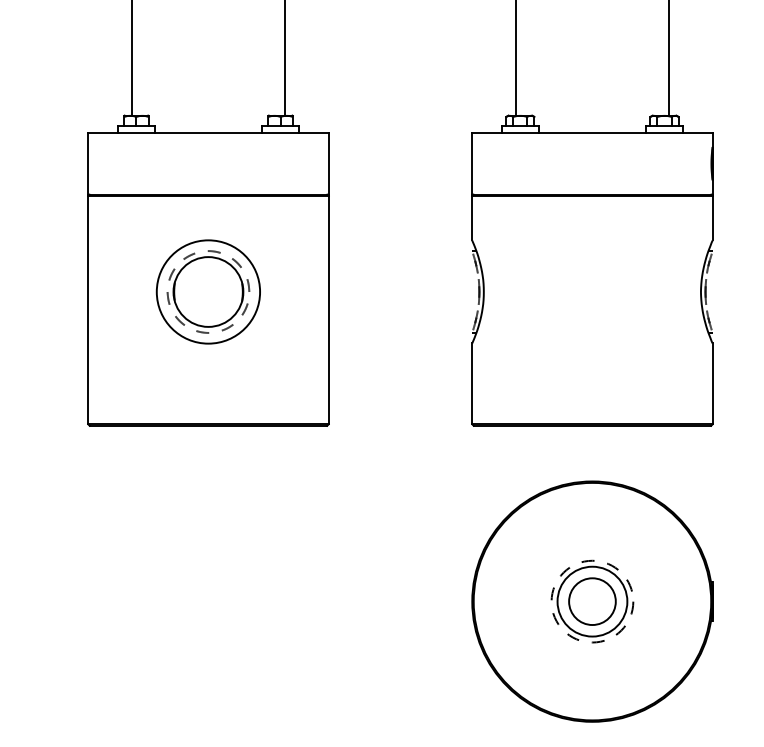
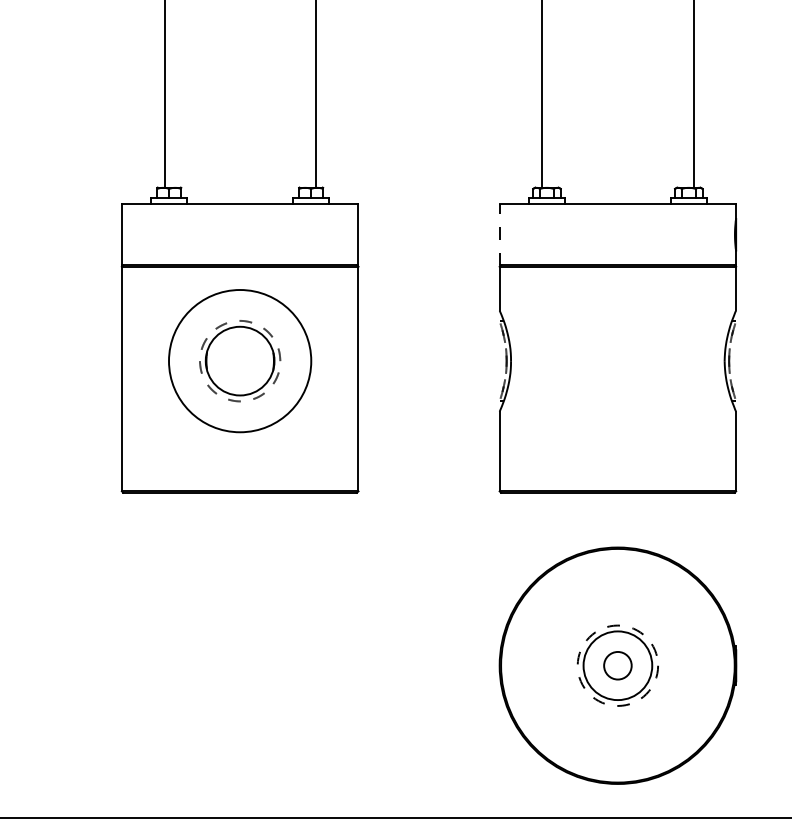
line: (472, 163) -> (499, 234), solid -> dashed
circle: (207, 291) -> (239, 360), size x1.4
circle: (592, 601) -> (617, 665), size x0.6

